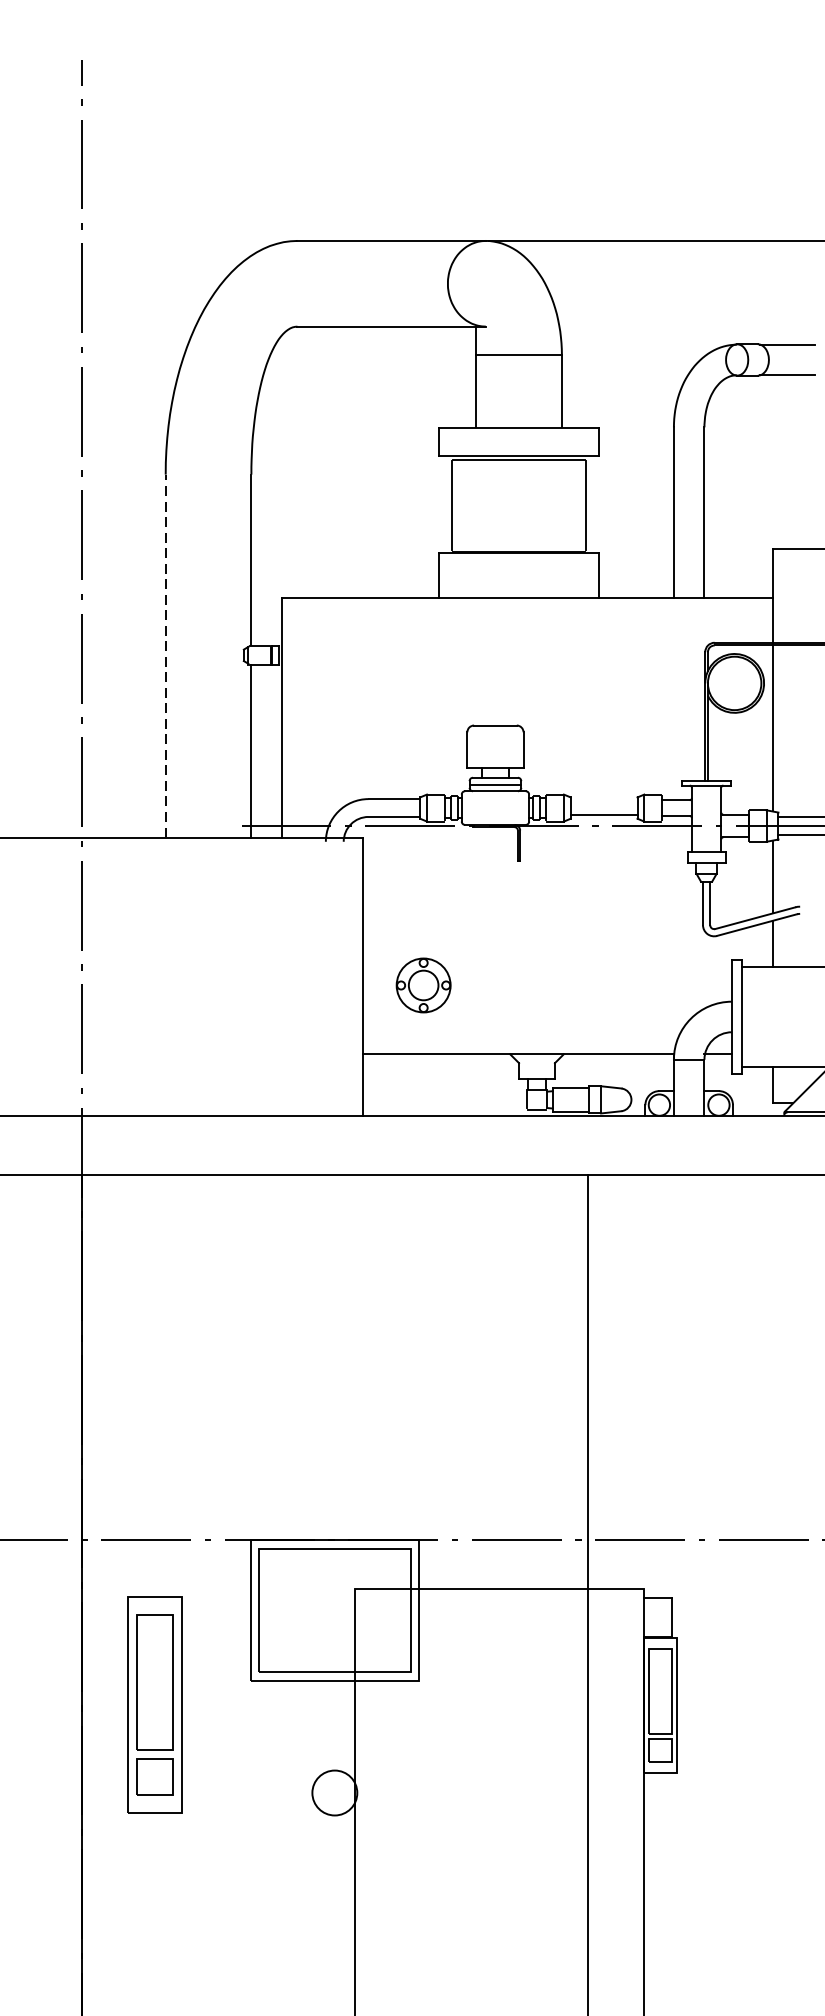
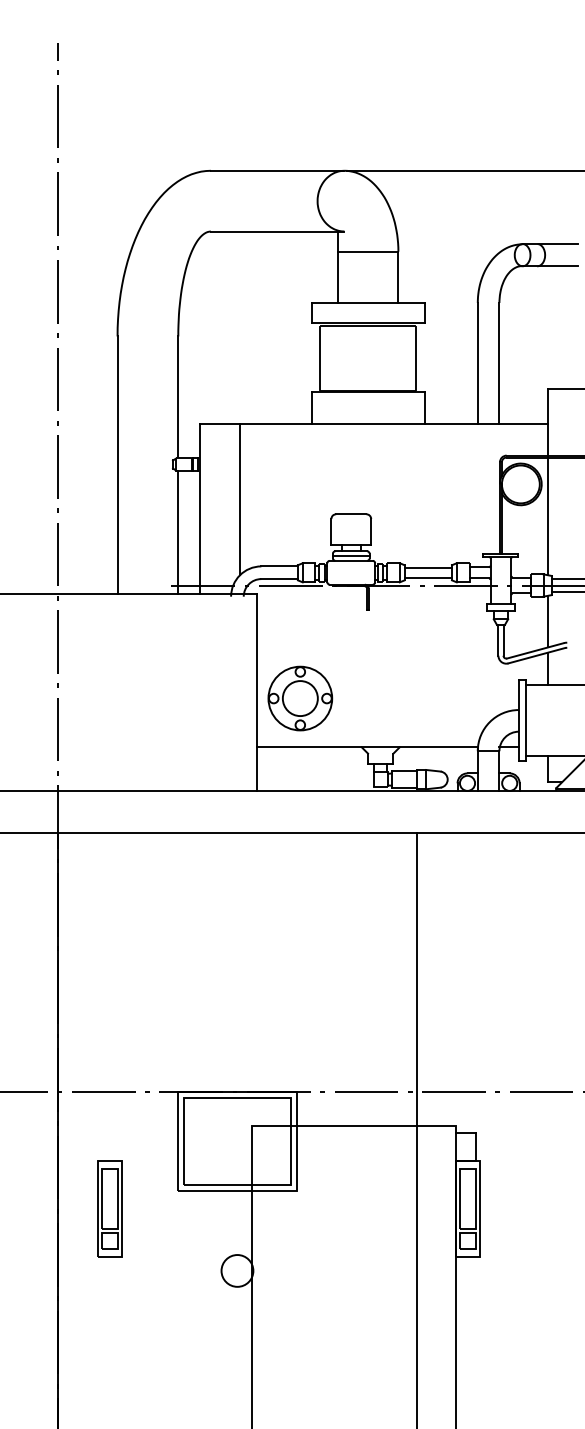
line: (165, 656) -> (117, 465), dashed -> solid
line: (337, 704) -> (239, 499), added
line: (604, 800) -> (428, 567), added
part: (423, 985) -> (300, 698), size x1.67
part: (154, 1704) -> (109, 1208), size x0.62

